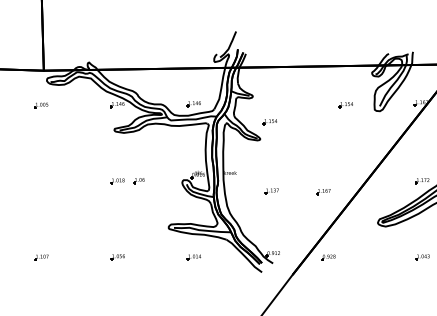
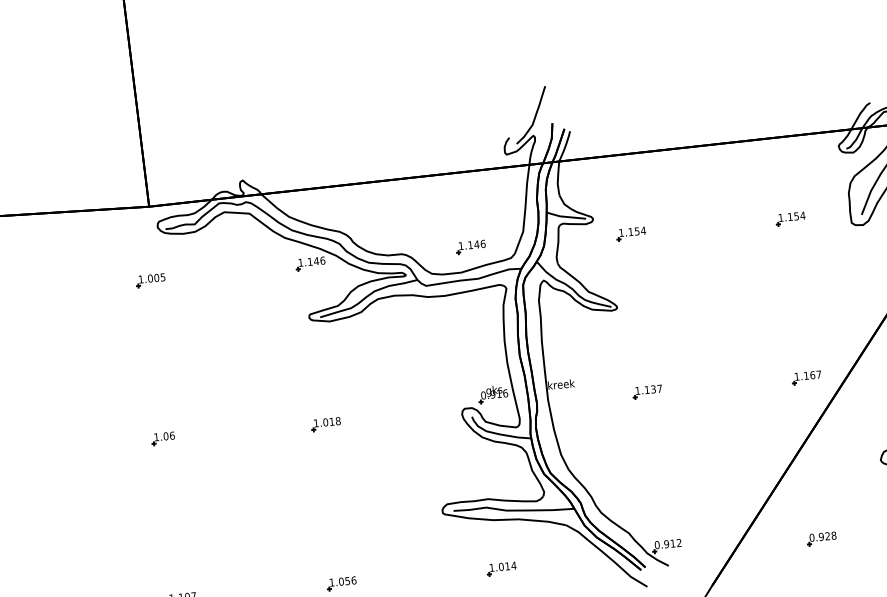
part: (269, 122) -> (629, 234), moved
part: (138, 181) -> (162, 440), moved
part: (271, 191) -> (646, 392), moved
part: (323, 192) -> (806, 379), moved
part: (328, 257) -> (821, 538), moved

